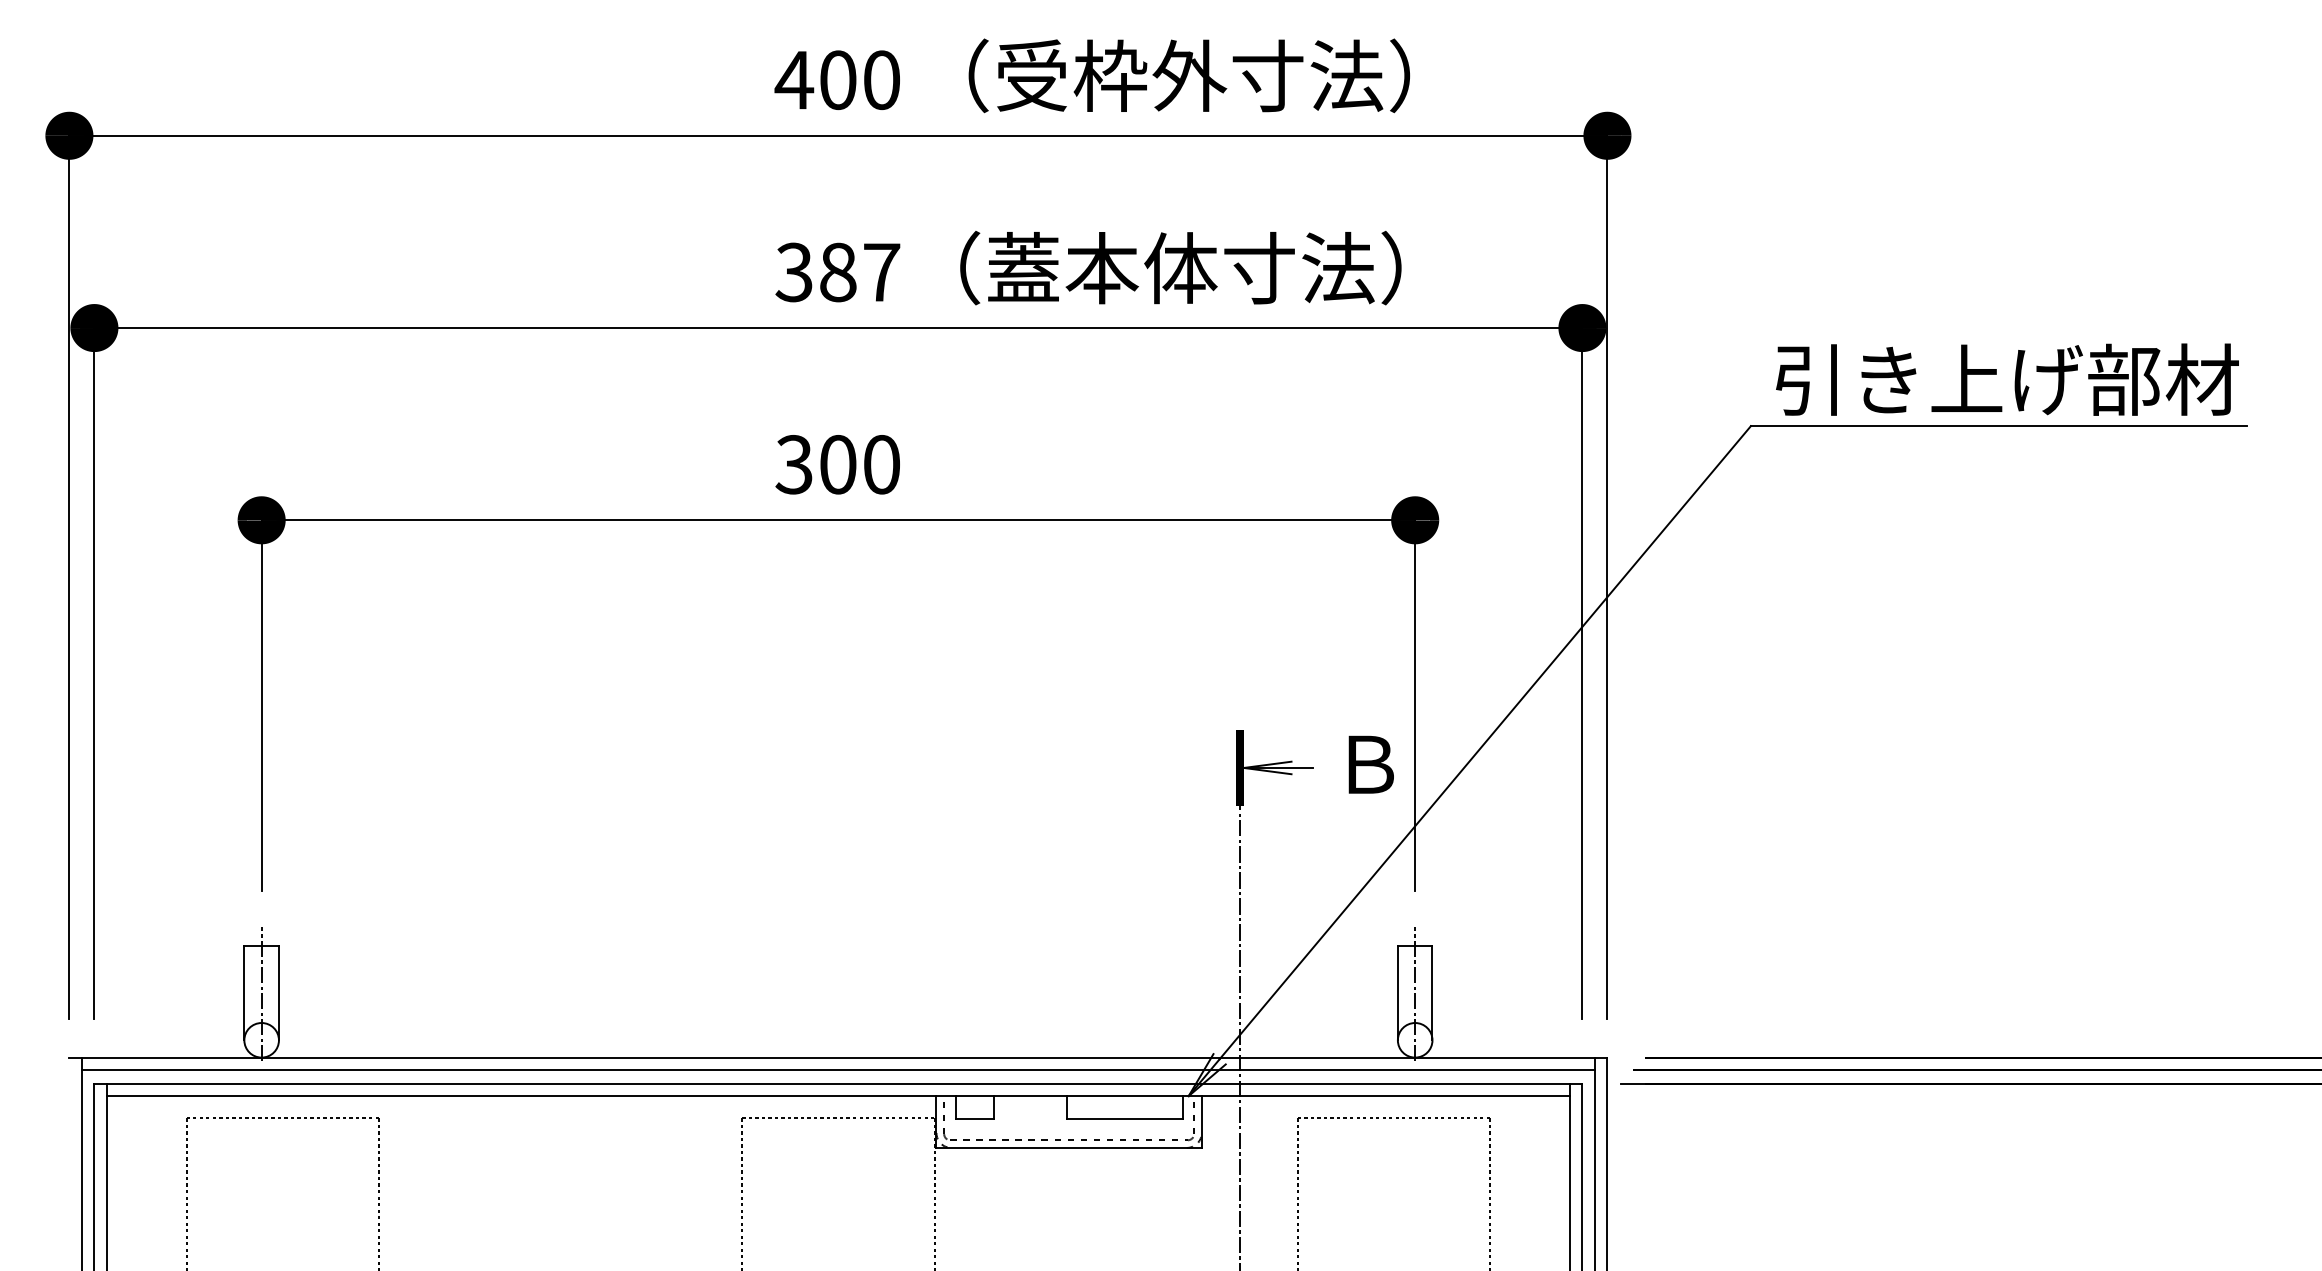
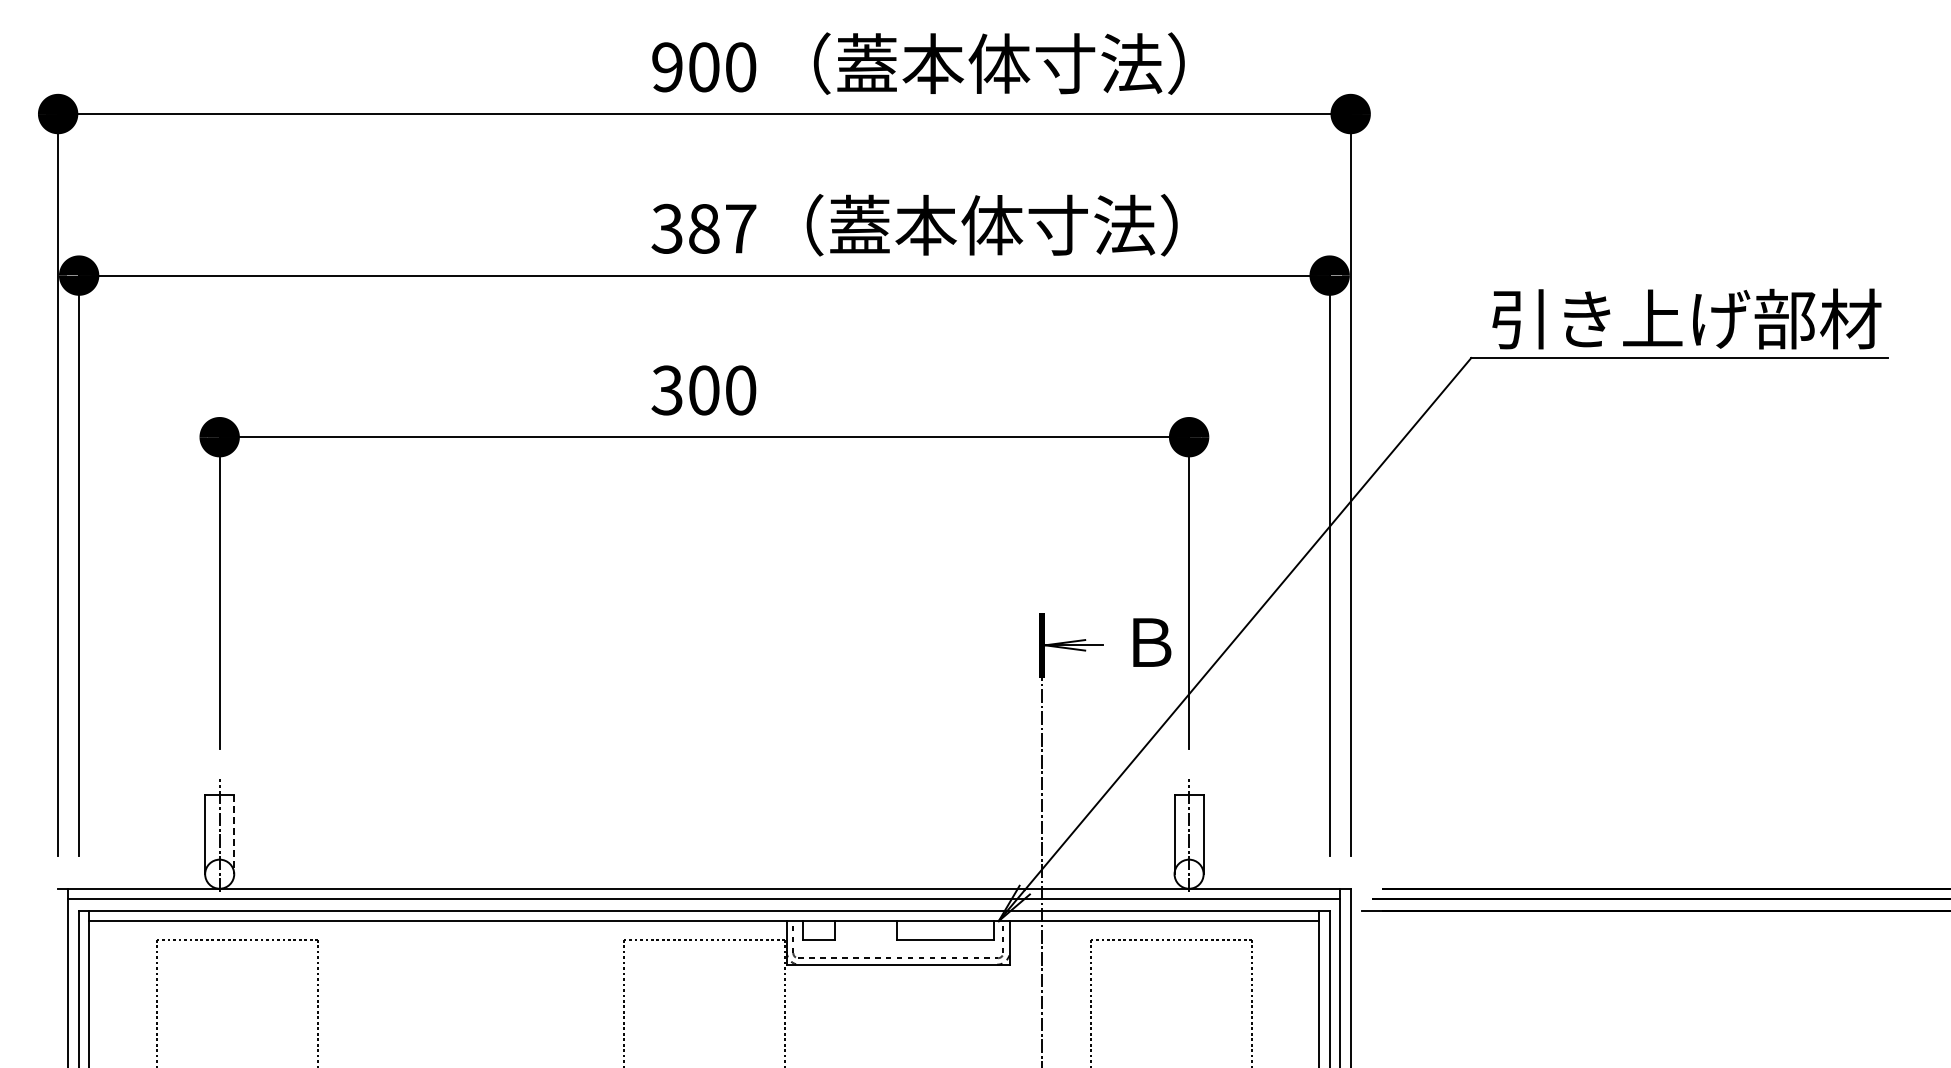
text: (1112, 75) -> (934, 63), （受枠外寸法） -> （蓋本体寸法）
text: (793, 80) -> (666, 67), 400 -> 900
line: (279, 993) -> (234, 834), solid -> dashed

